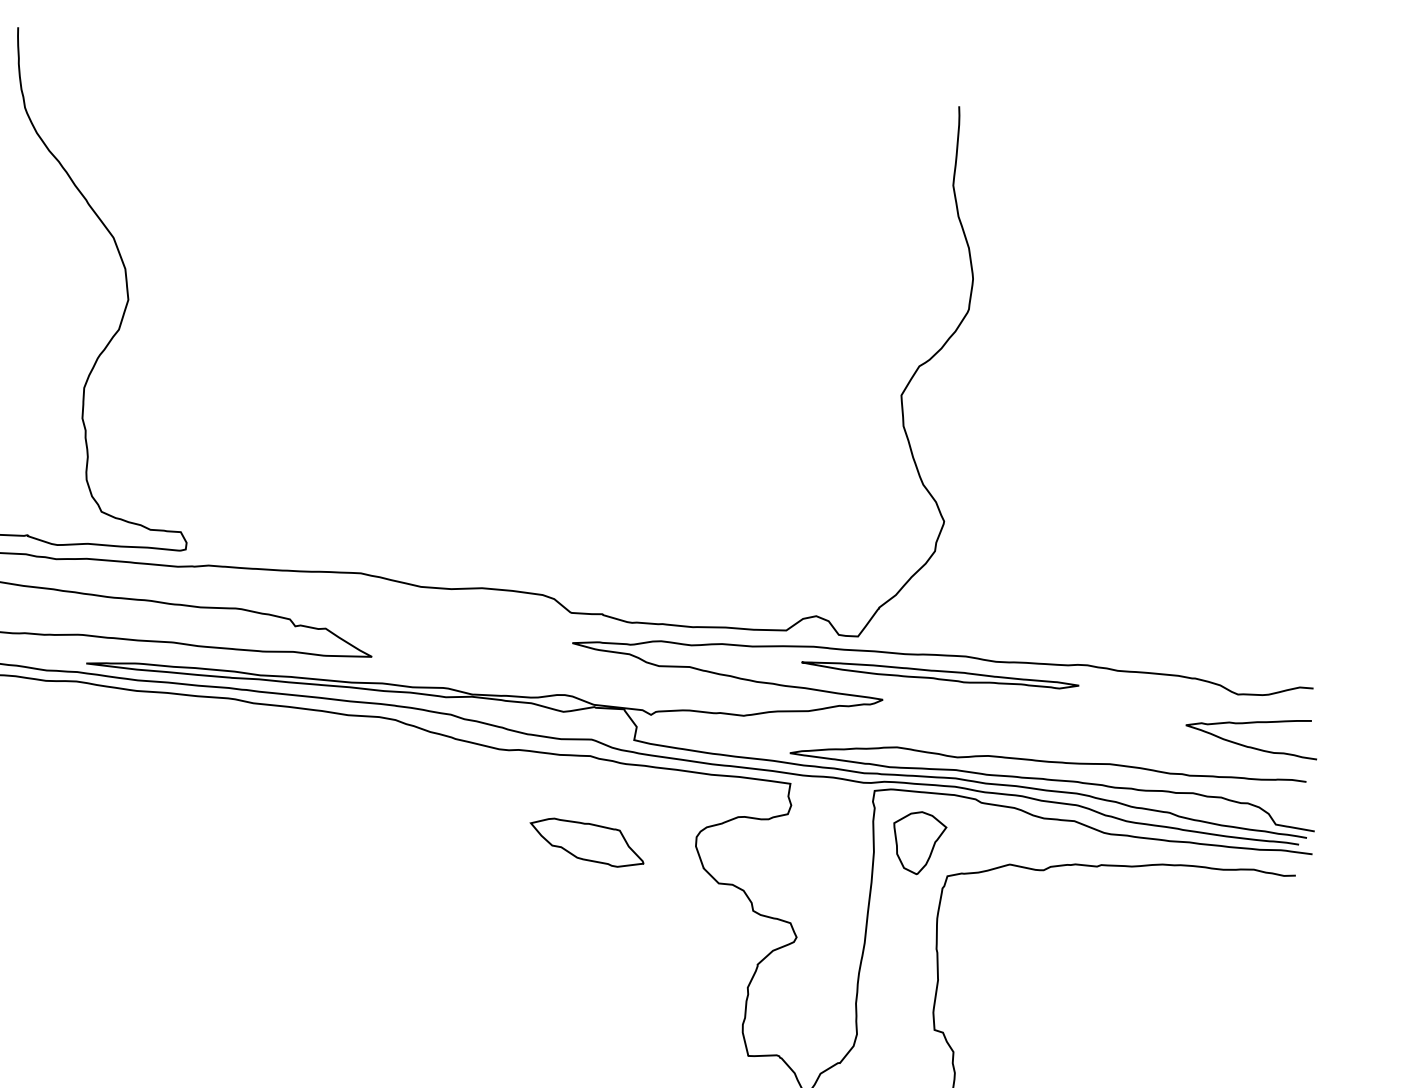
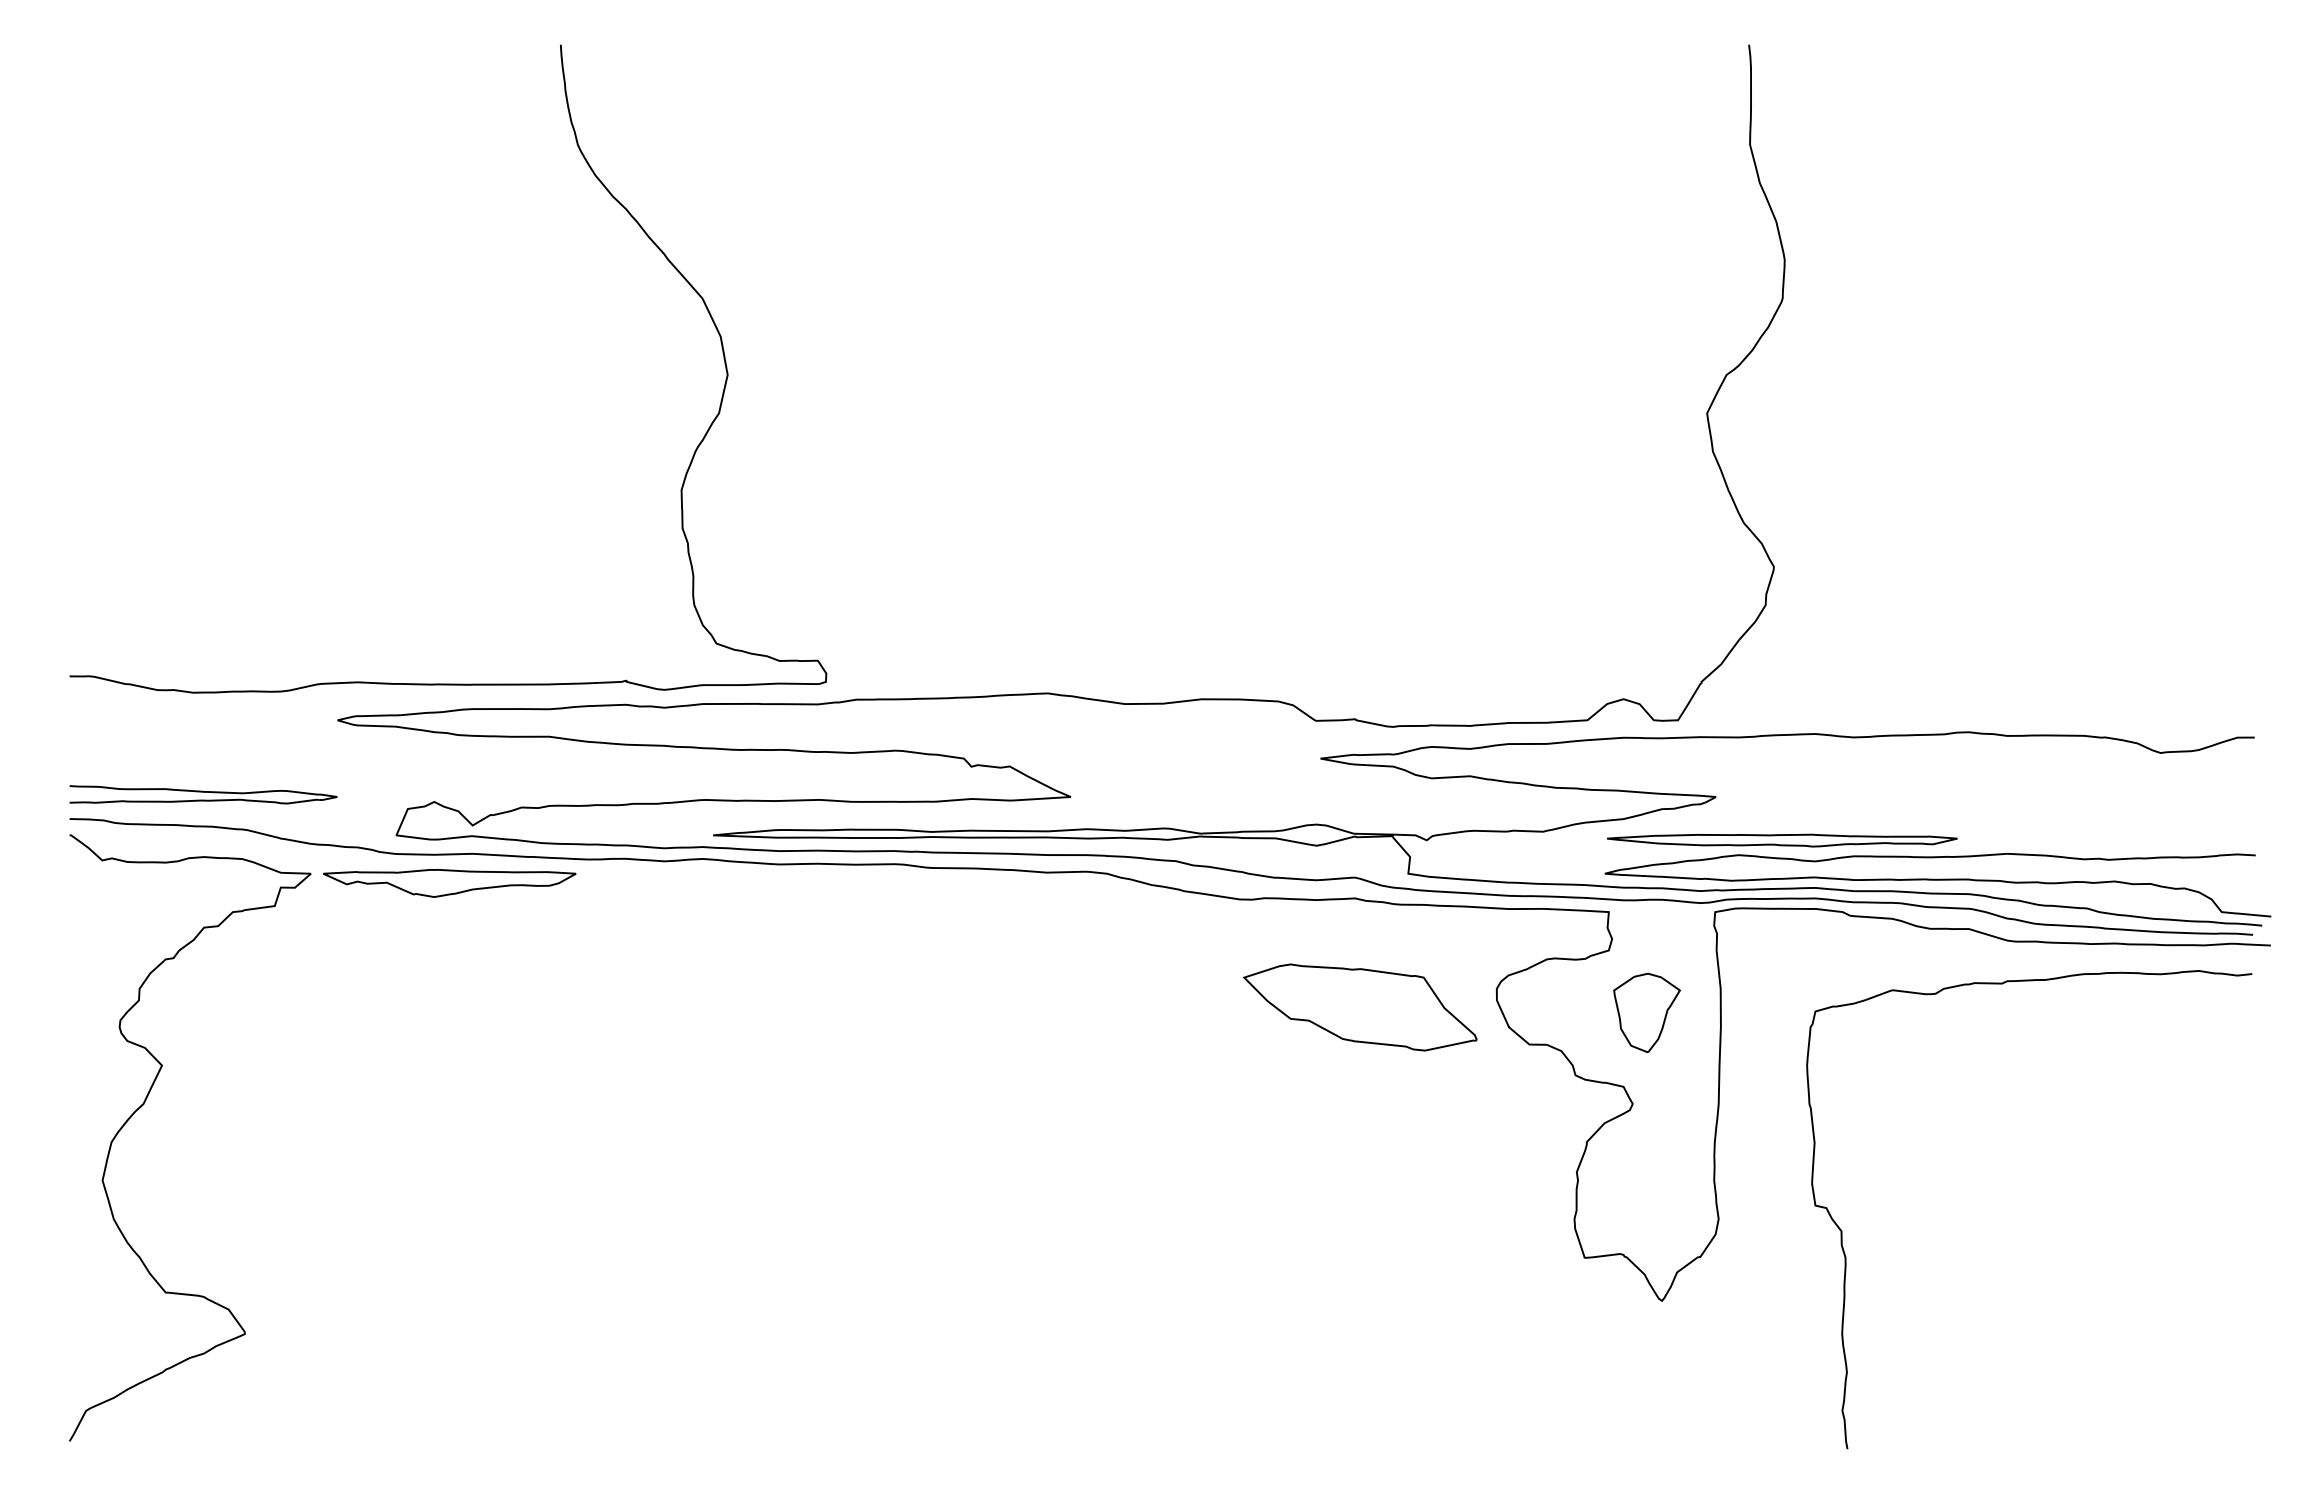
part: (940, 675) -> (1782, 840), moved
curve: (1249, 723) -> (2177, 788), removed
part: (586, 842) -> (1359, 1007), size x1.6
part: (918, 842) -> (1646, 1012), moved

